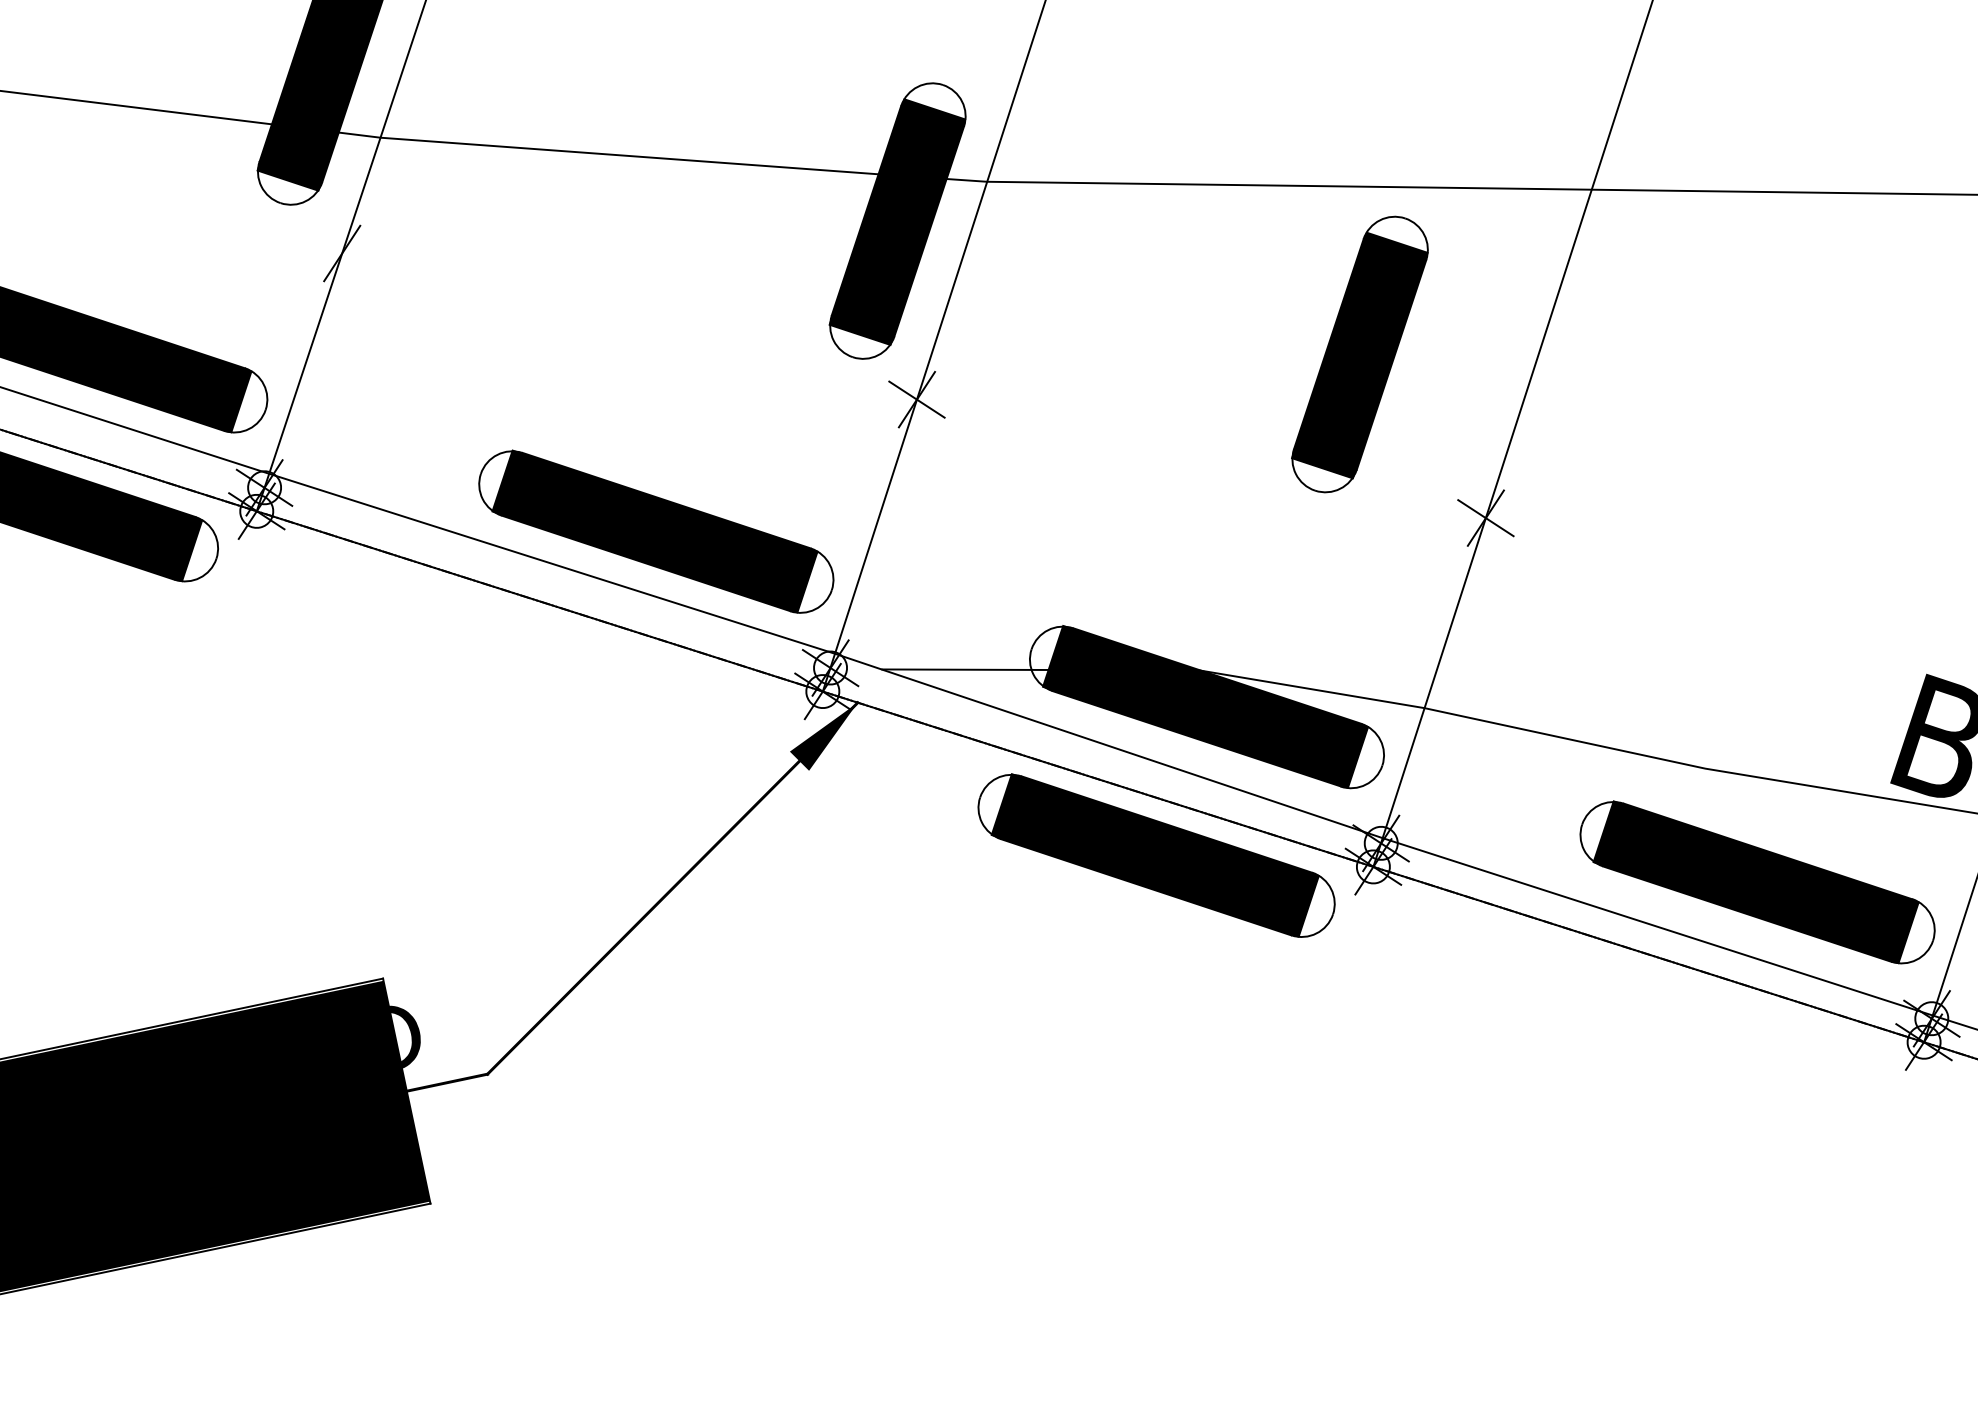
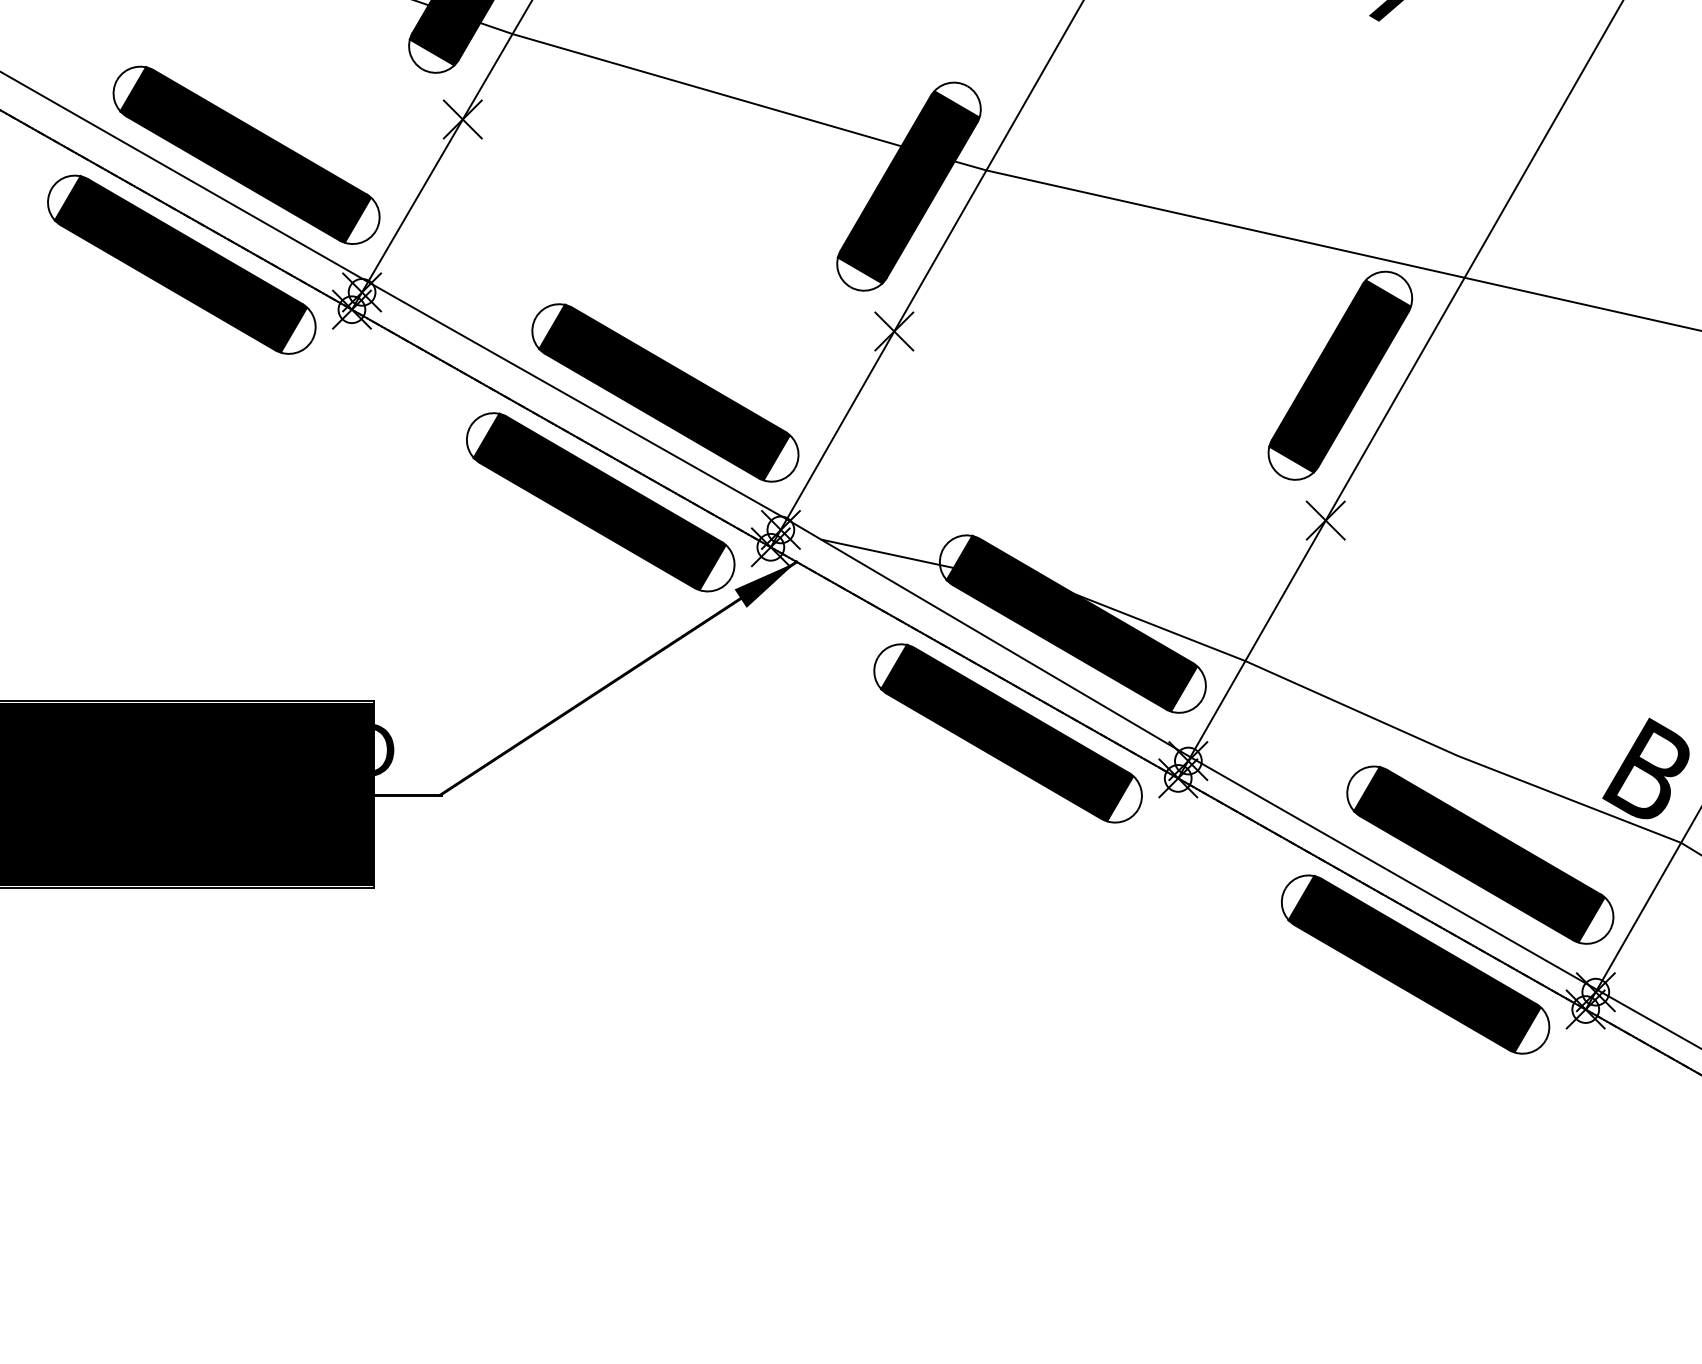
line: (341, 253) -> (462, 119), added
part: (1360, 354) -> (1340, 375), moved
part: (605, 680) -> (600, 502), added
part: (1707, 1031) -> (1415, 964), added

